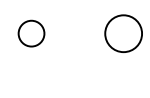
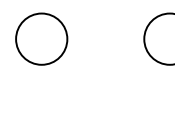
circle: (31, 33) -> (41, 38), size x1.43

